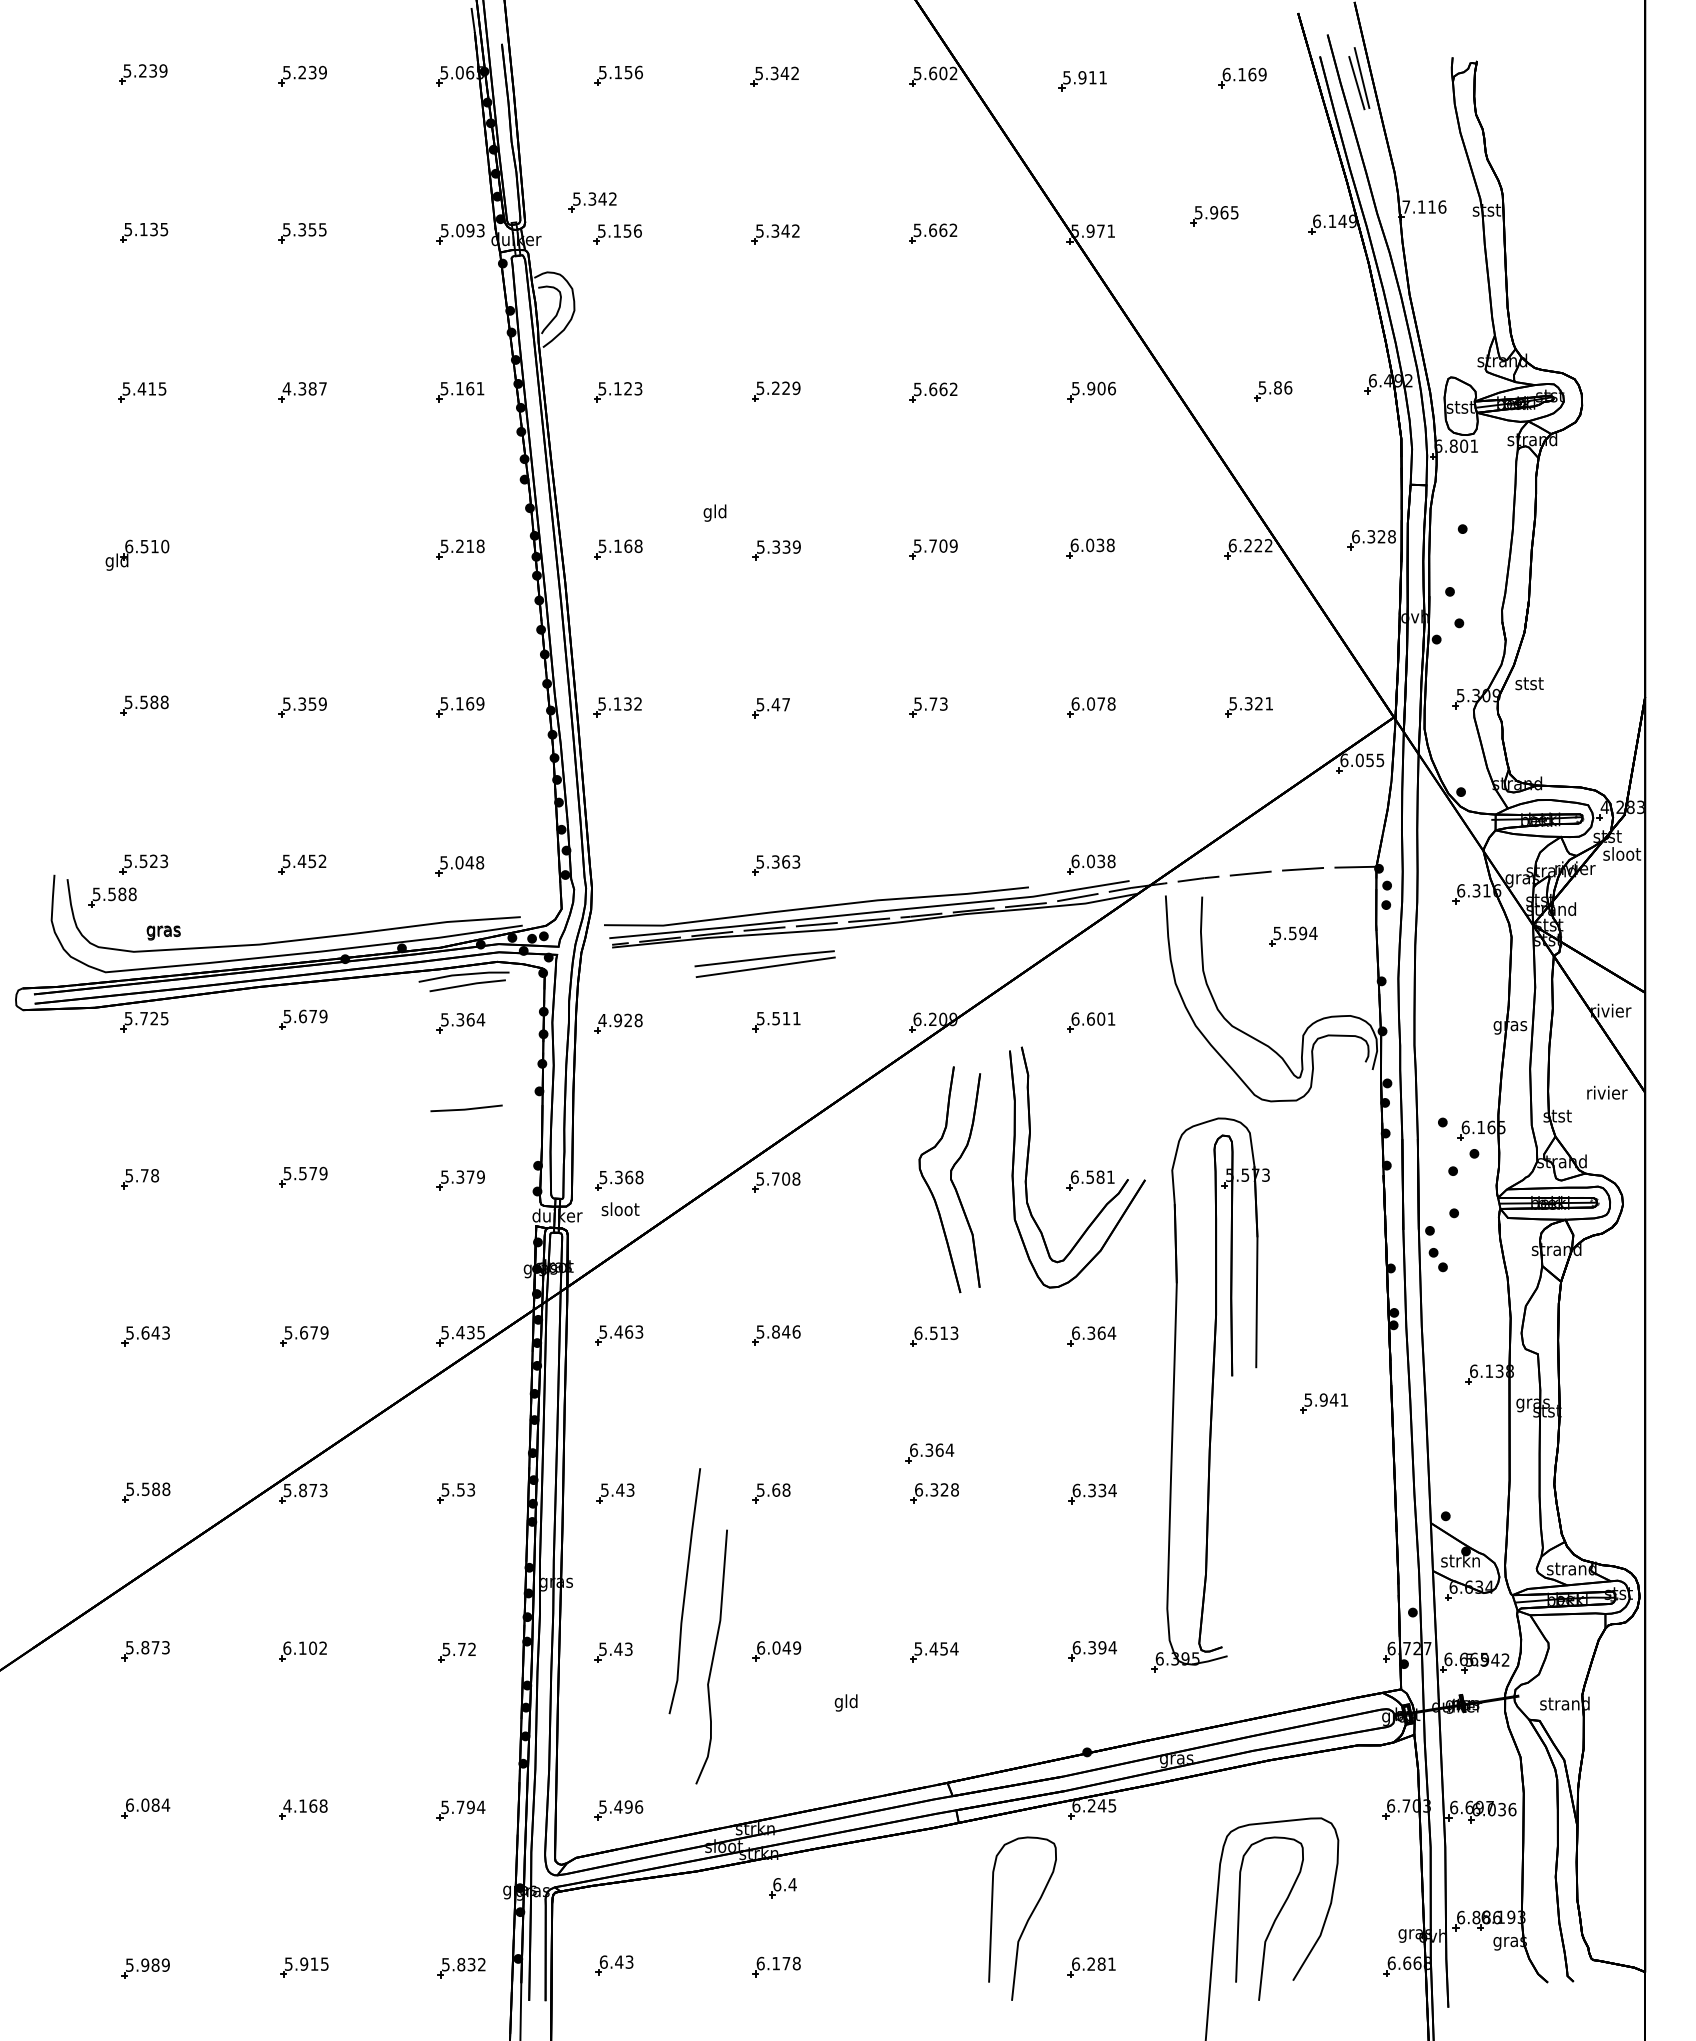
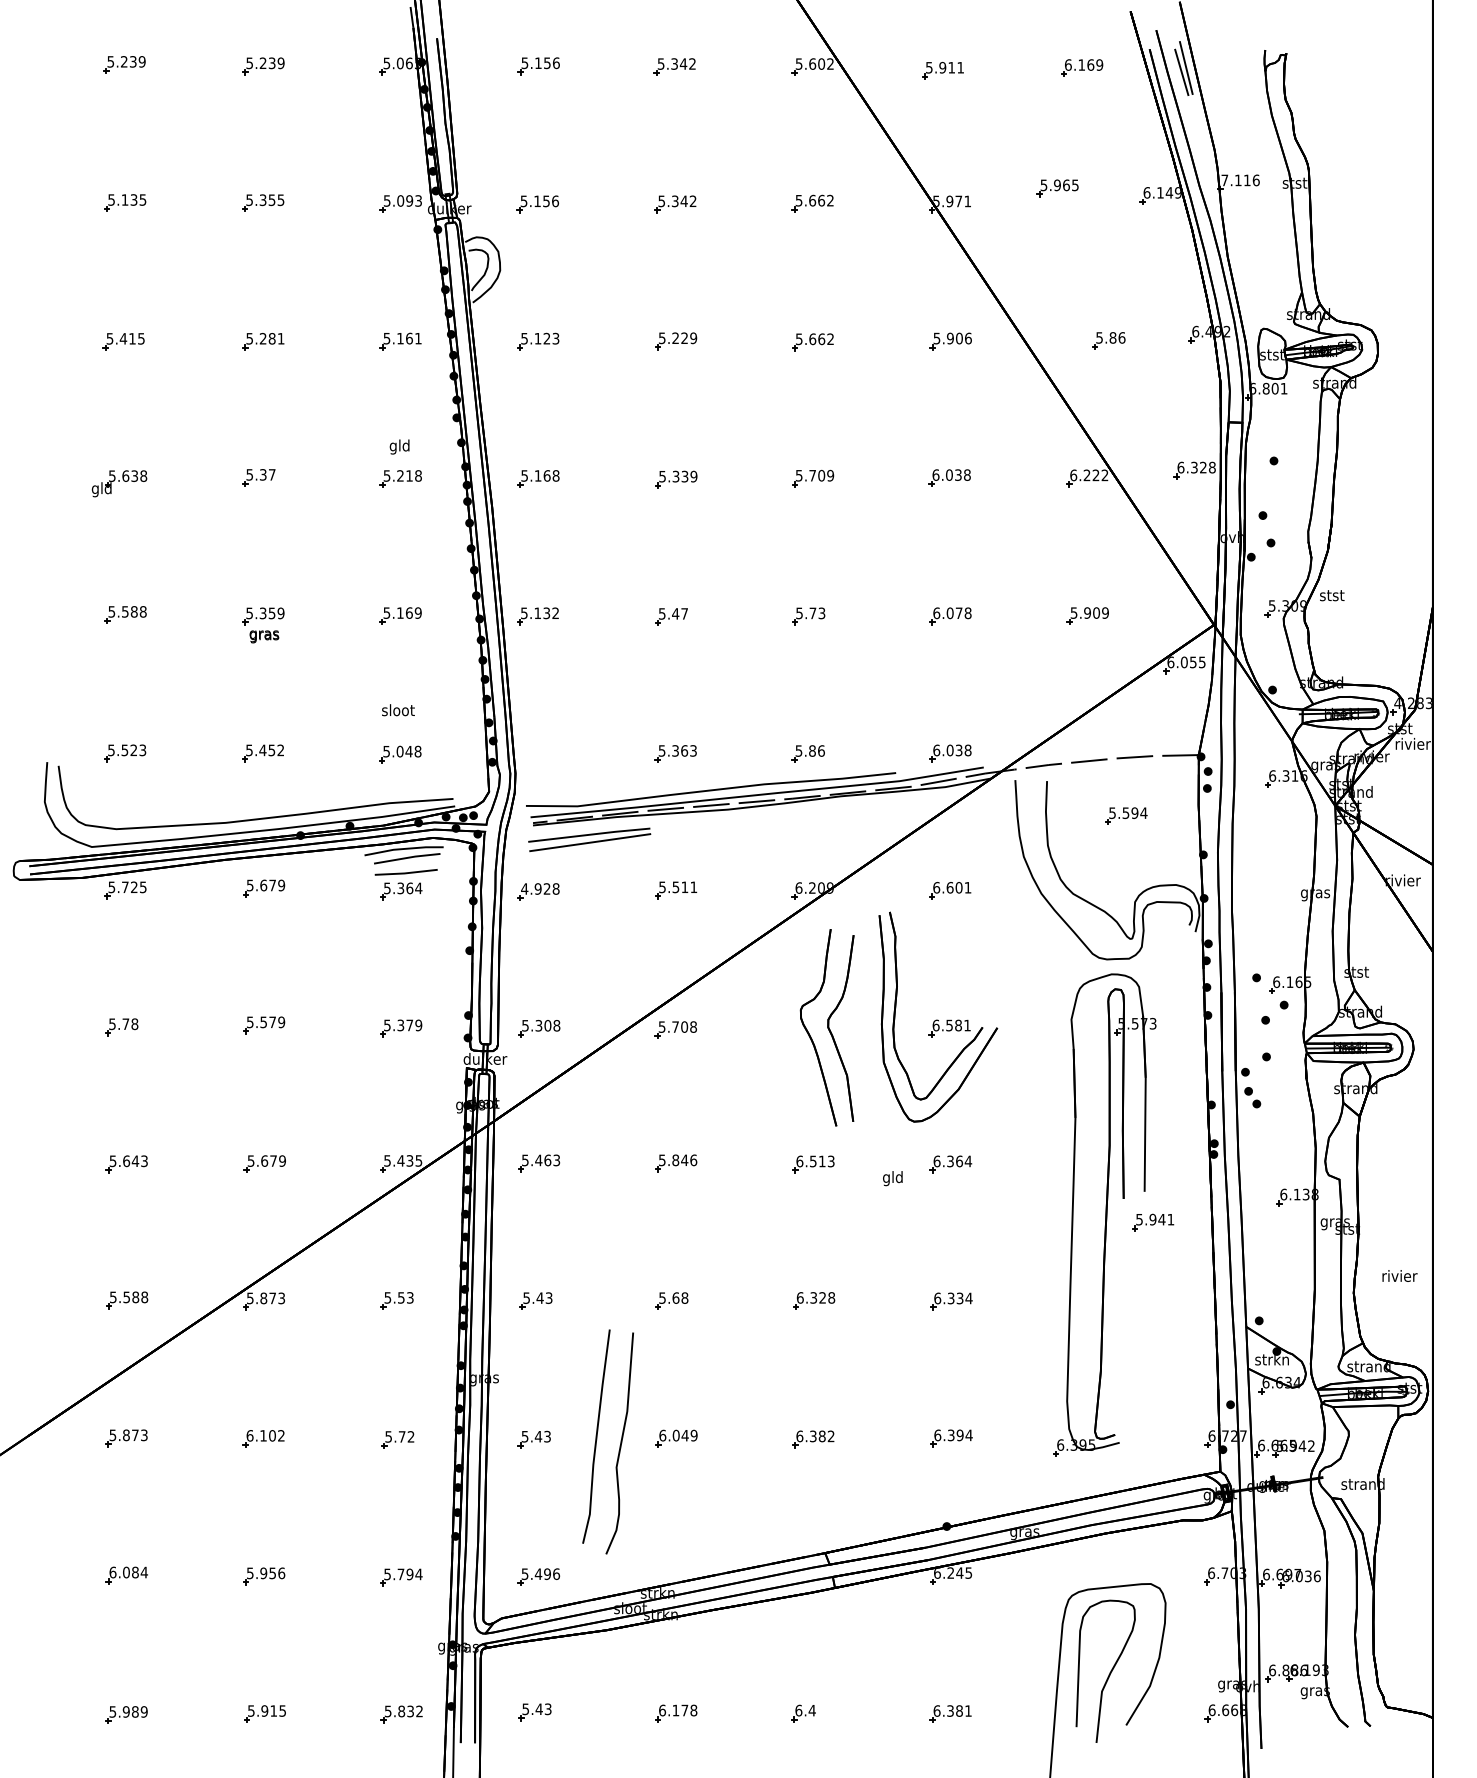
part: (592, 202) -> (515, 176), removed
text: (304, 388) -> (265, 338), 4.387 -> 5.281
text: (714, 512) -> (399, 446), moved
text: (147, 546) -> (128, 476), 6.510 -> 5.638
part: (297, 548) -> (258, 477), added
text: (1258, 703) -> (1096, 612), 5.321 -> 5.909
text: (1622, 853) -> (1413, 743), sloot -> rivier
part: (928, 865) -> (808, 753), added
part: (112, 897) -> (97, 781), removed
text: (163, 932) -> (264, 636), moved
part: (764, 963) -> (589, 839), moved
text: (1607, 1092) -> (1400, 1275), moved
line: (466, 1108) -> (406, 872), moved
text: (629, 1176) -> (548, 1024), 5.368 -> 5.308
text: (620, 1209) -> (398, 710), moved
part: (1210, 1394) -> (1104, 1214), moved
part: (929, 1453) -> (809, 1266), removed
line: (684, 1591) -> (596, 1436), moved
text: (936, 1648) -> (815, 1436), 5.454 -> 6.382
text: (845, 1702) -> (892, 1178), moved
text: (305, 1805) -> (265, 1572), 4.168 -> 5.956
part: (782, 1888) -> (803, 1713), moved
curve: (1026, 1921) -> (893, 1673), removed
text: (603, 1961) -> (525, 1708), 6.43 -> 5.43
text: (1091, 1963) -> (950, 1710), 6.281 -> 6.381

